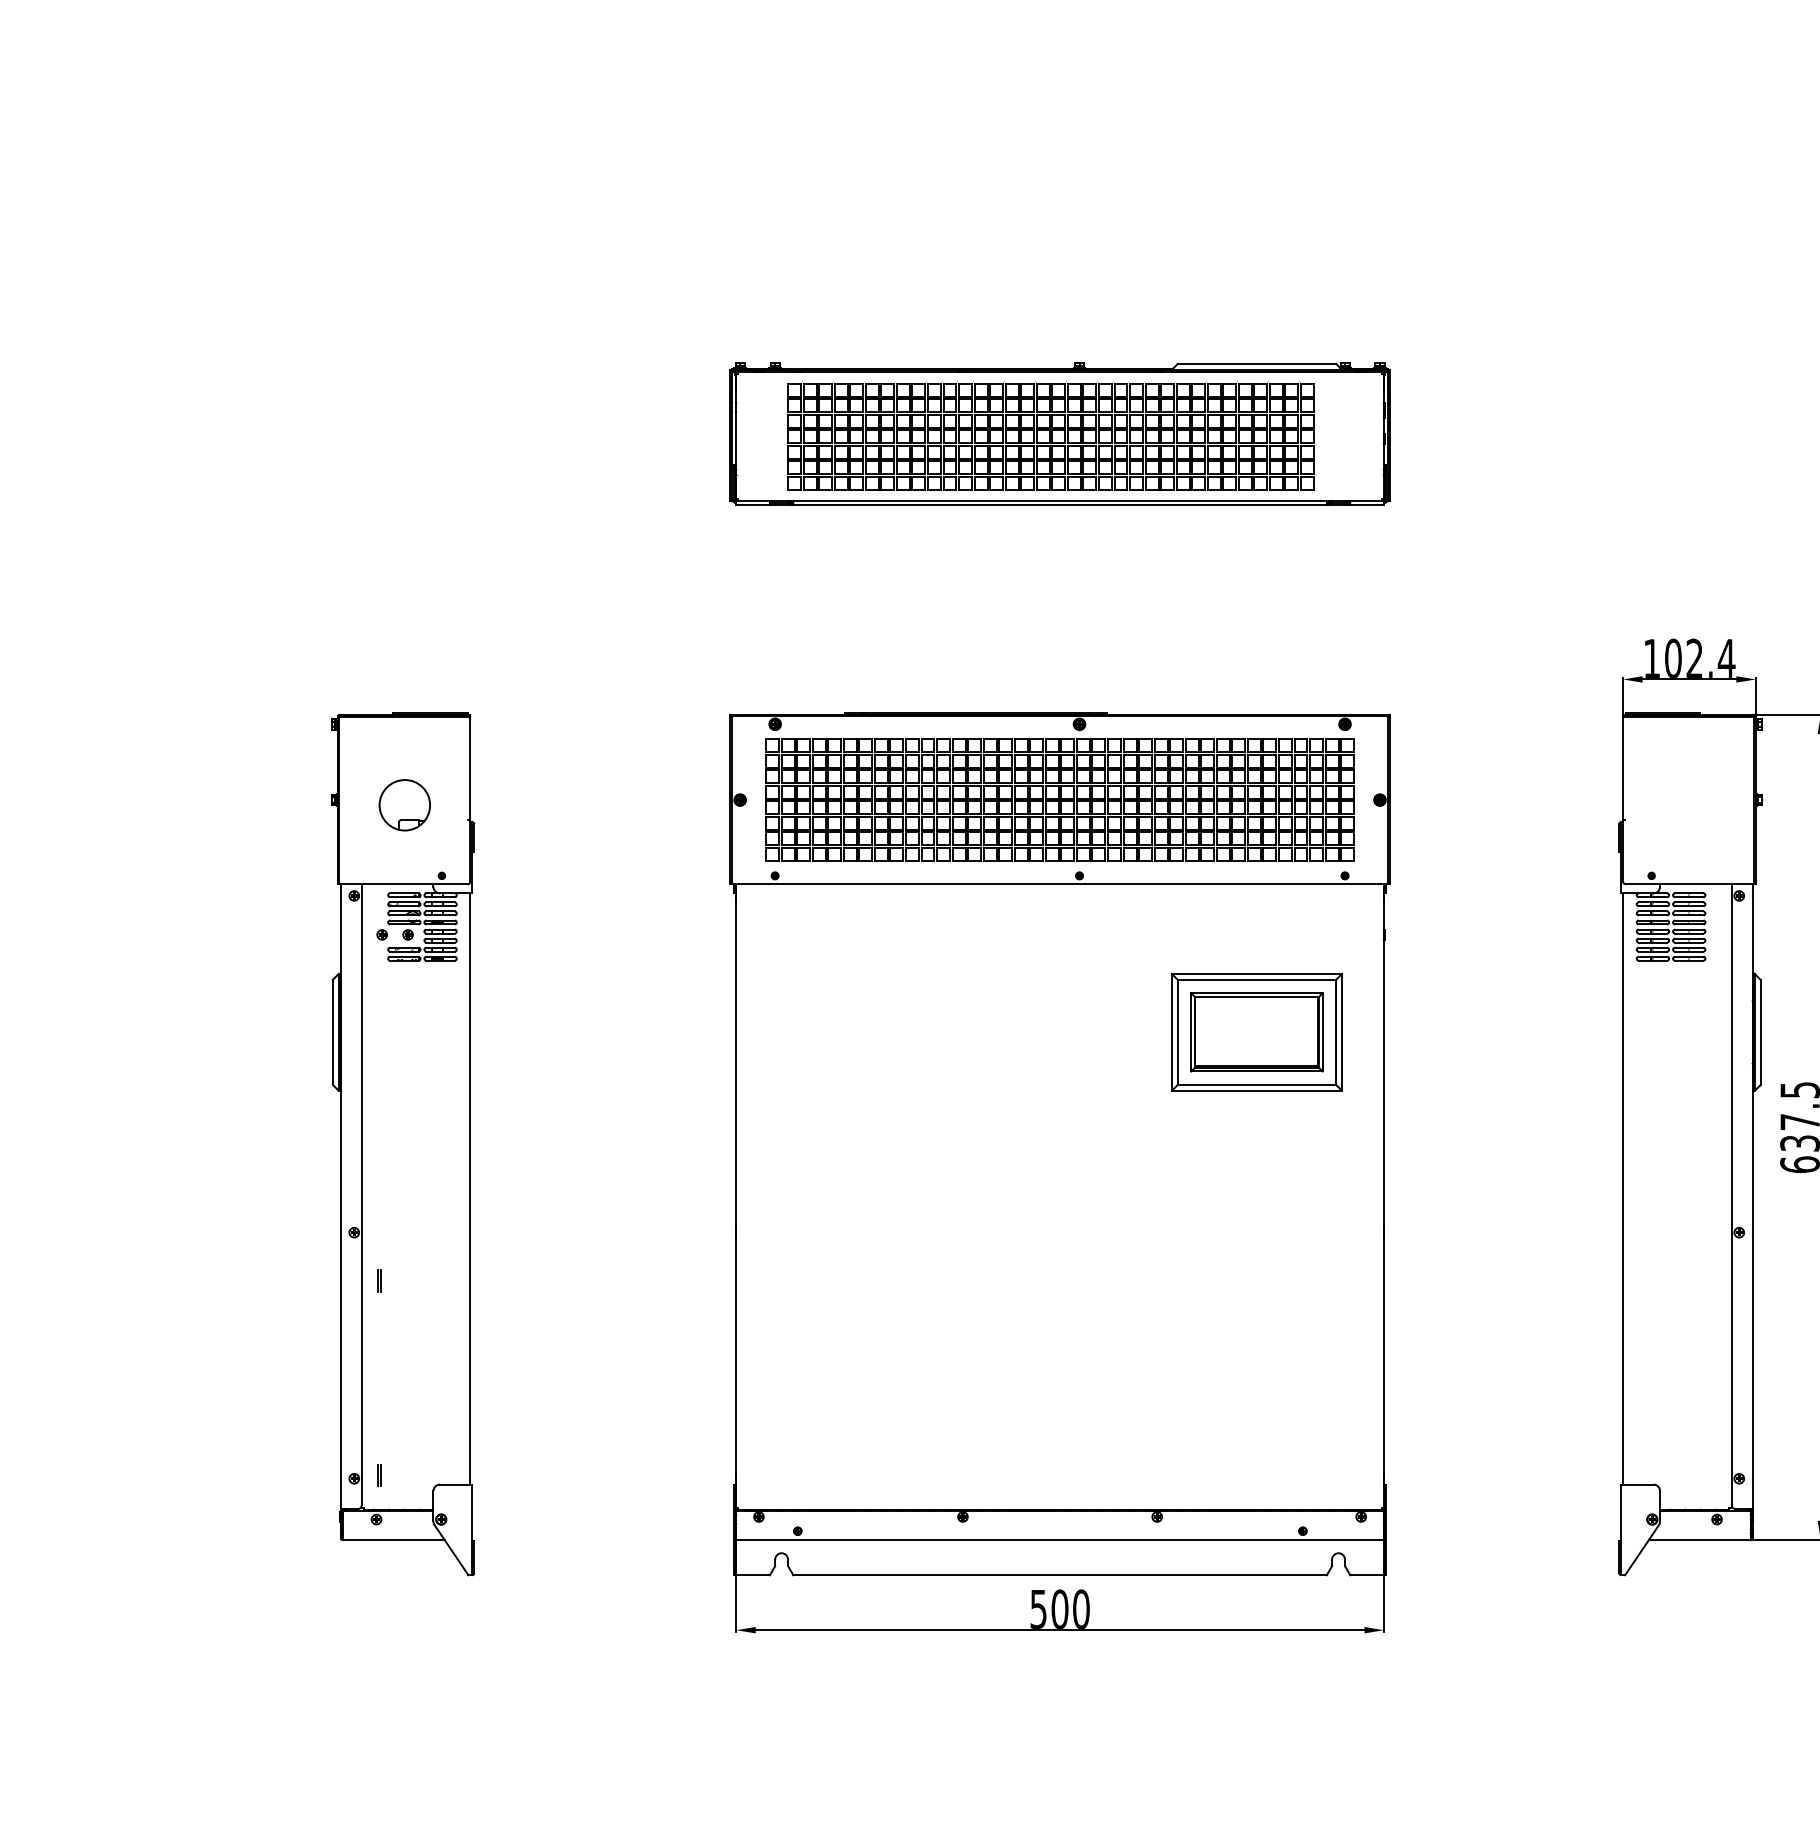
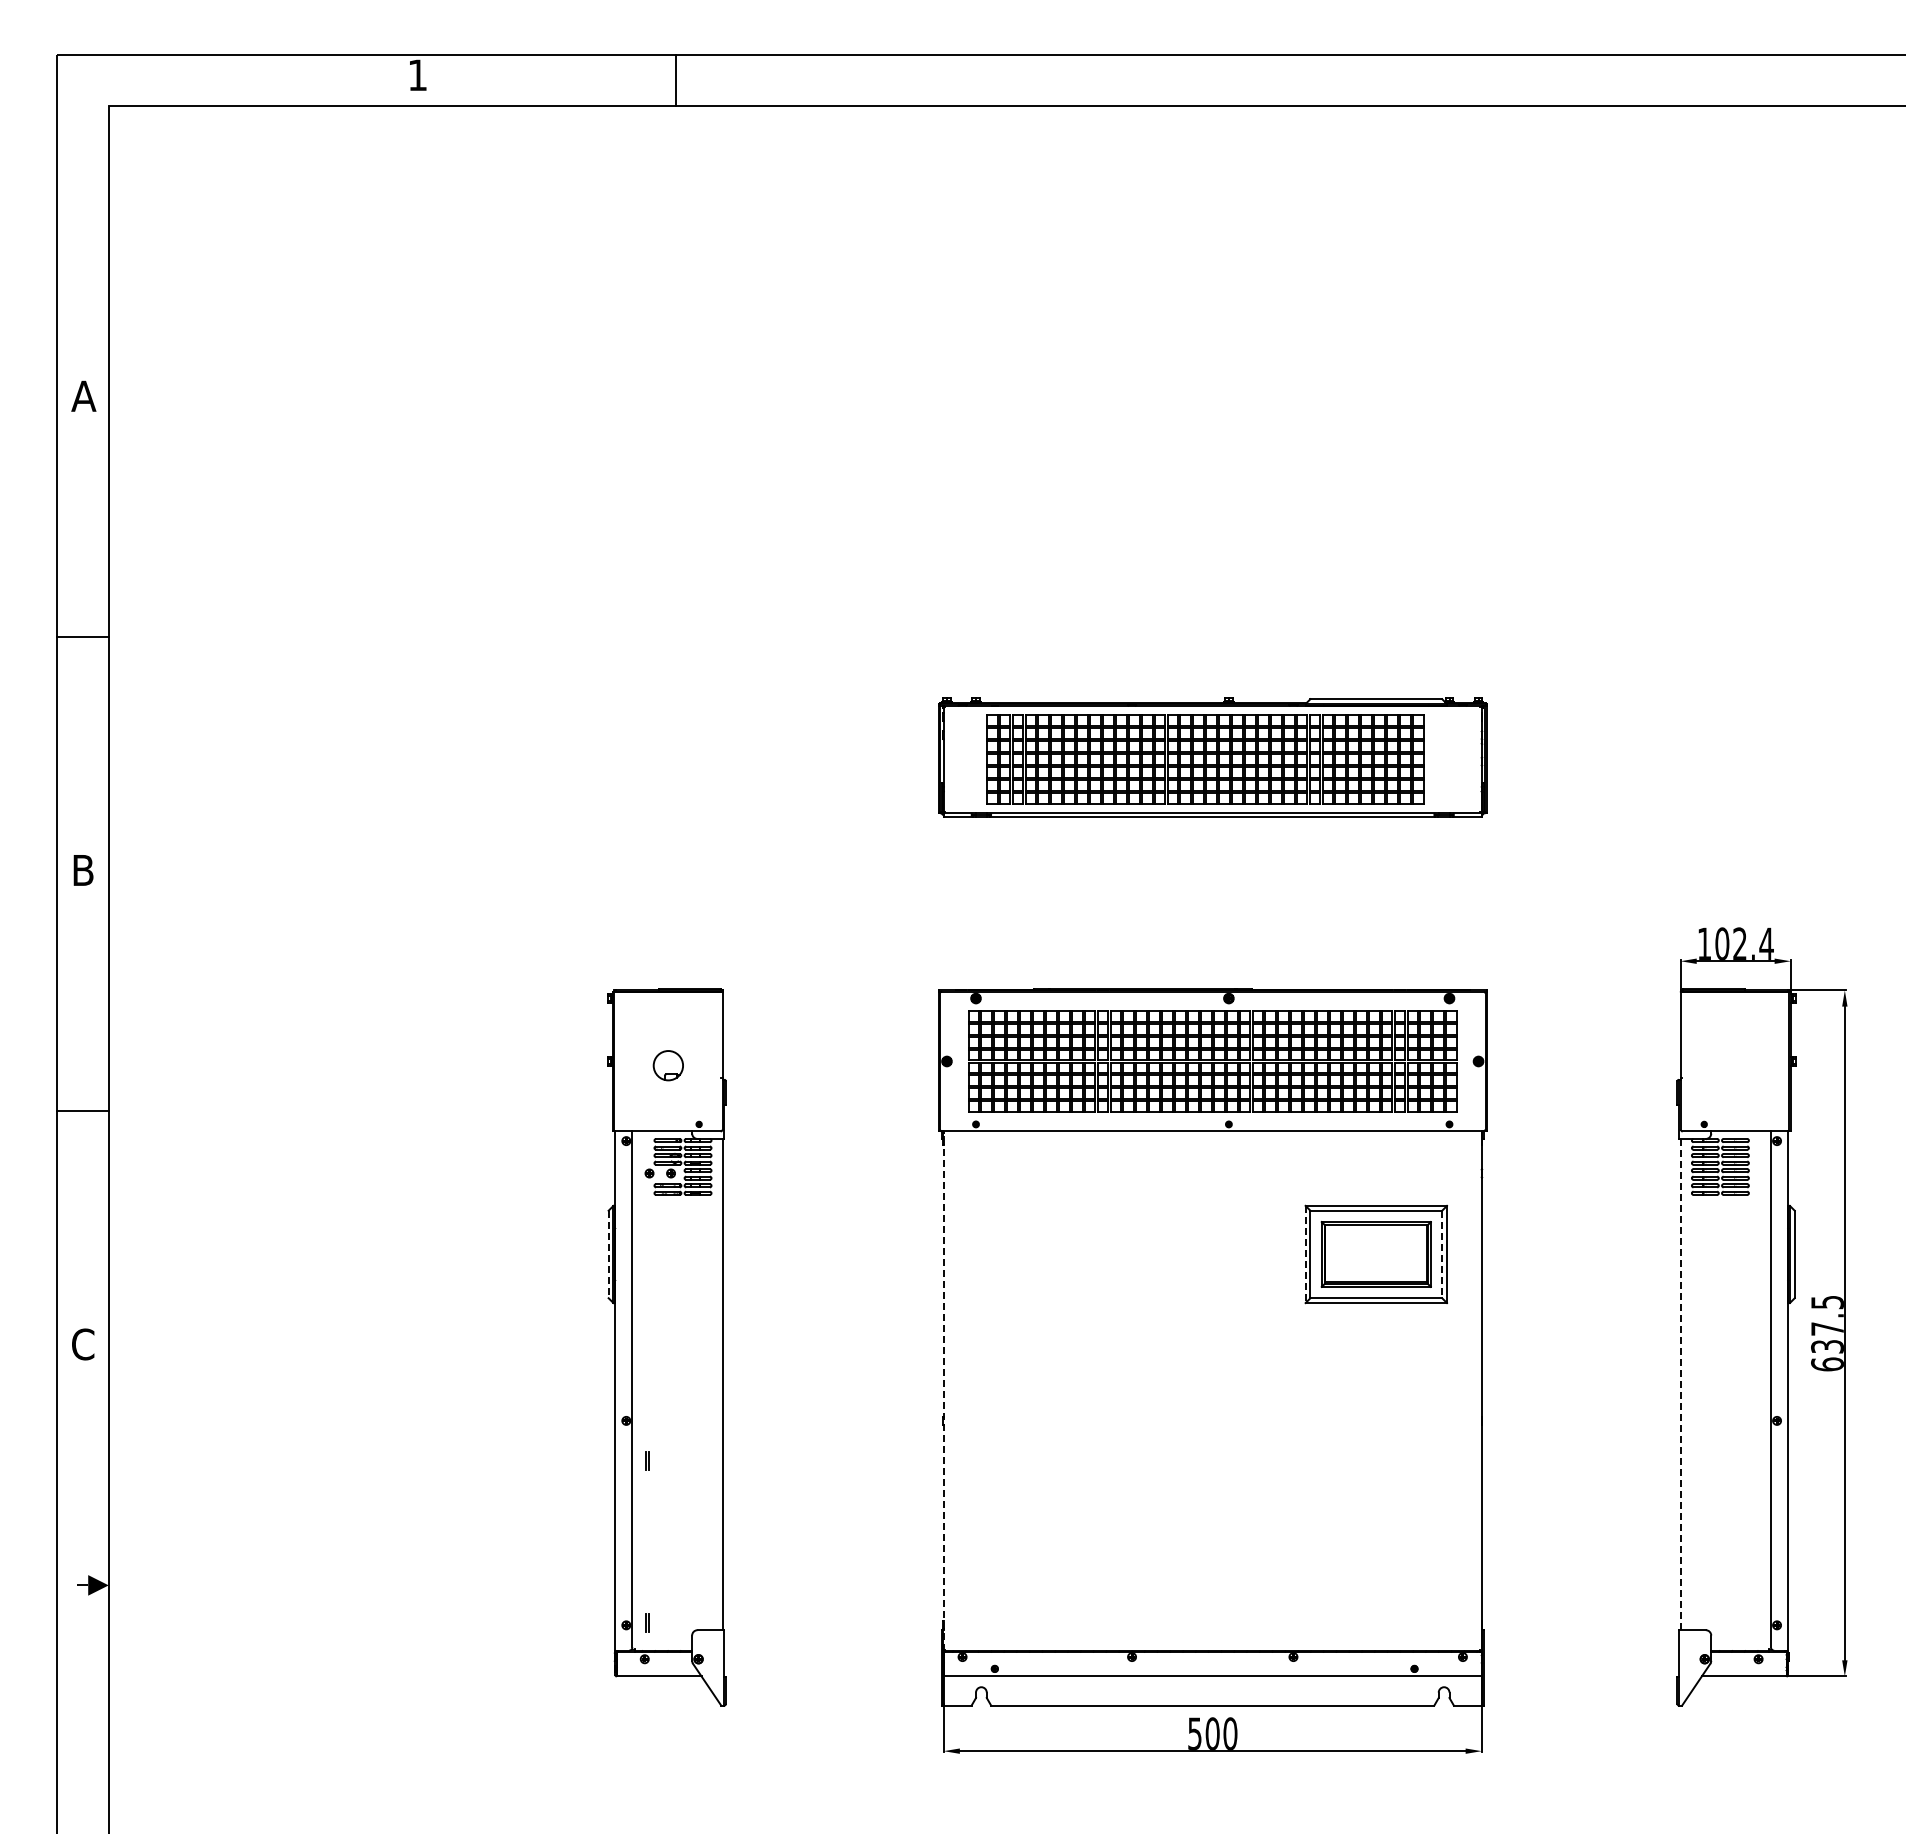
part: (405, 804) -> (668, 1065), size x0.7
line: (332, 1032) -> (608, 1254), solid -> dashed
line: (1171, 1032) -> (1305, 1254), solid -> dashed
line: (1336, 1032) -> (1442, 1254), solid -> dashed
line: (1623, 1188) -> (1680, 1384), solid -> dashed
line: (736, 1197) -> (943, 1391), solid -> dashed

